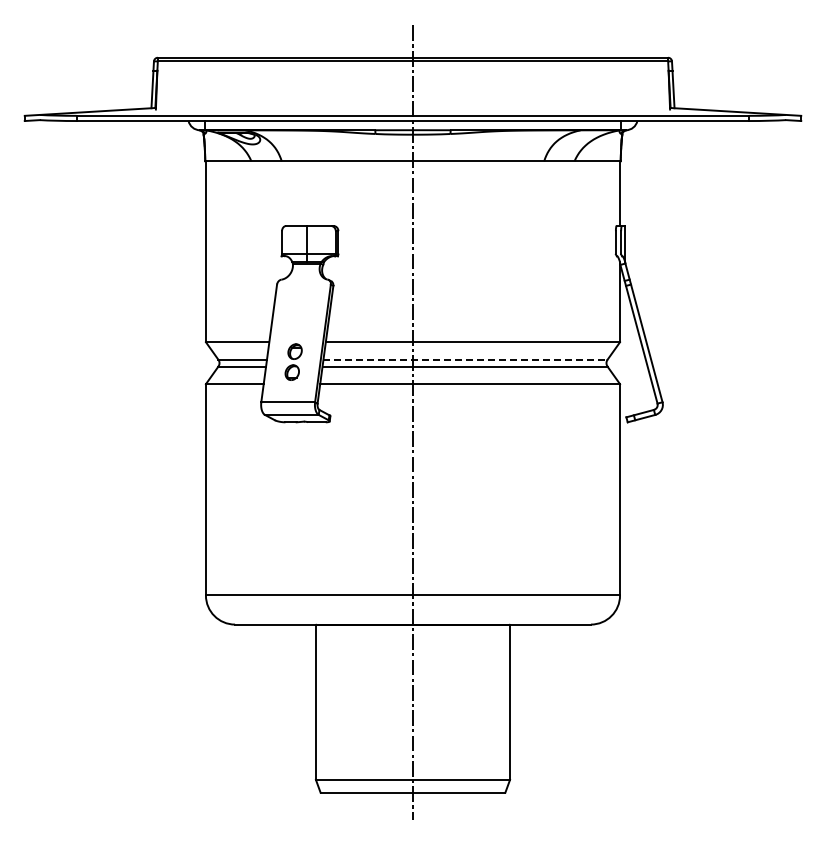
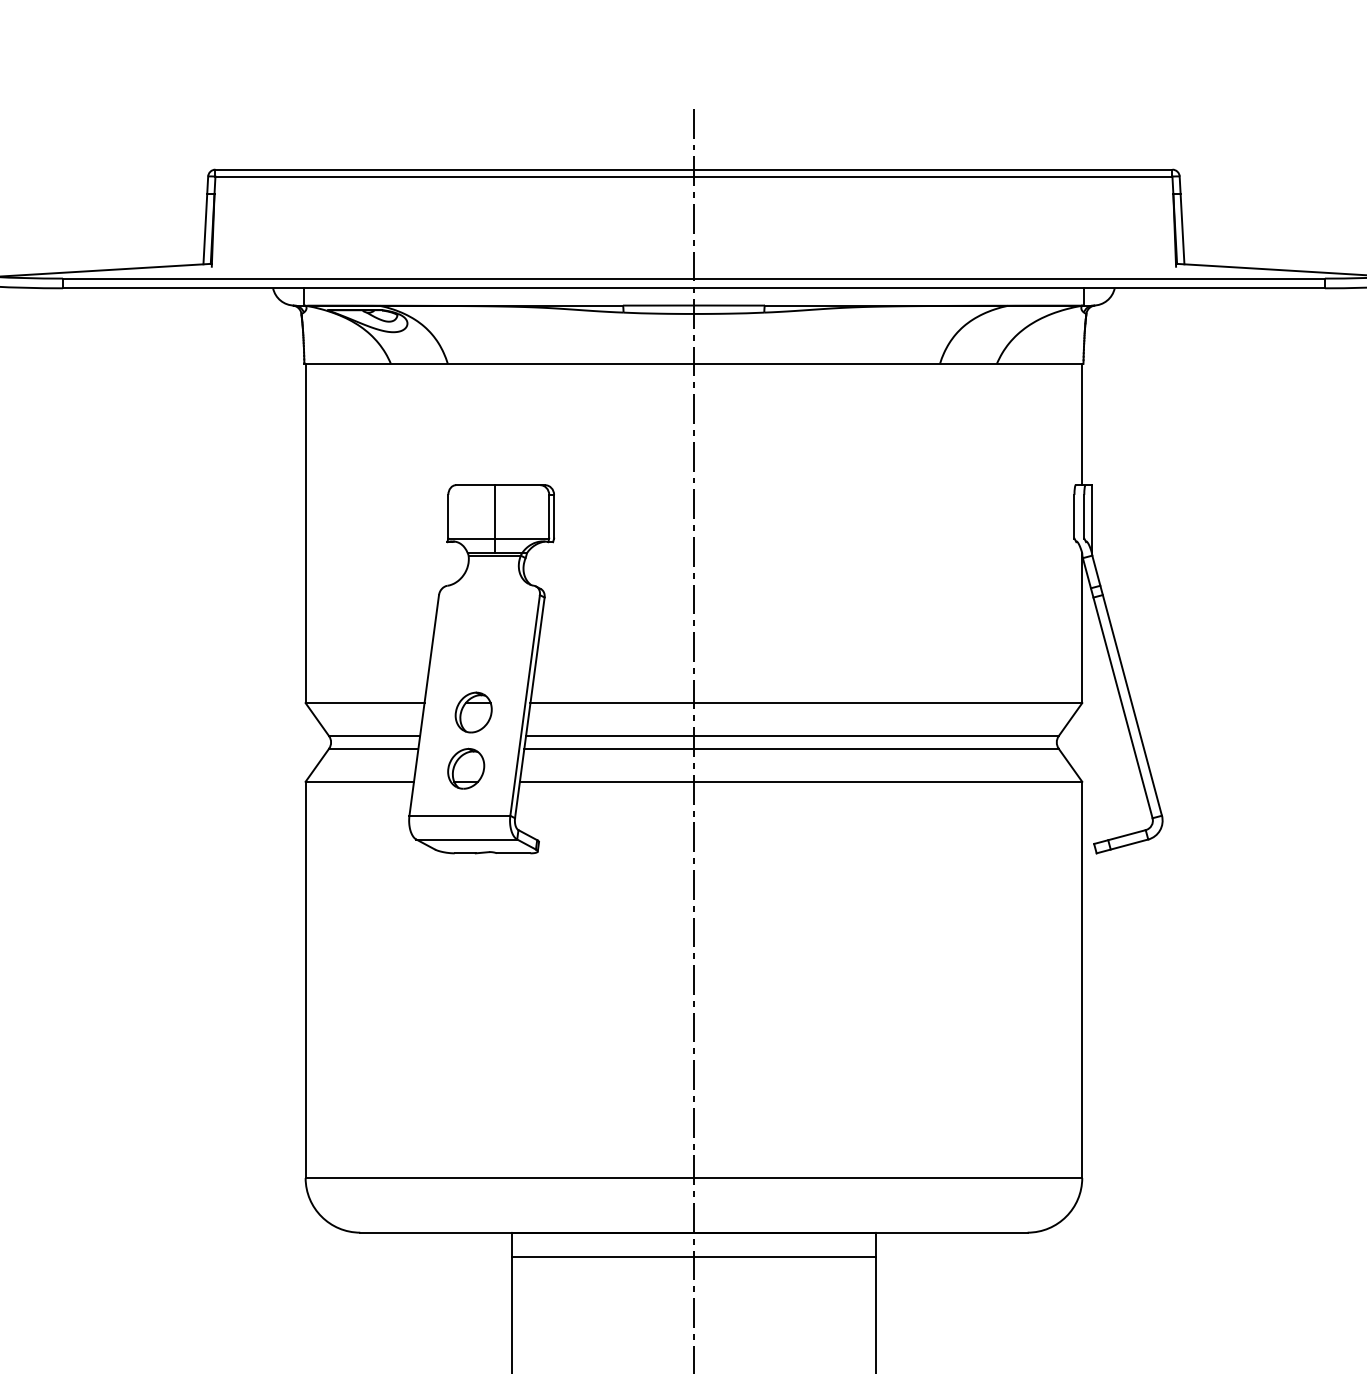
line: (466, 359) -> (794, 735), dashed -> solid
part: (293, 361) -> (469, 739), size x1.43
line: (412, 637) -> (693, 1256), added

